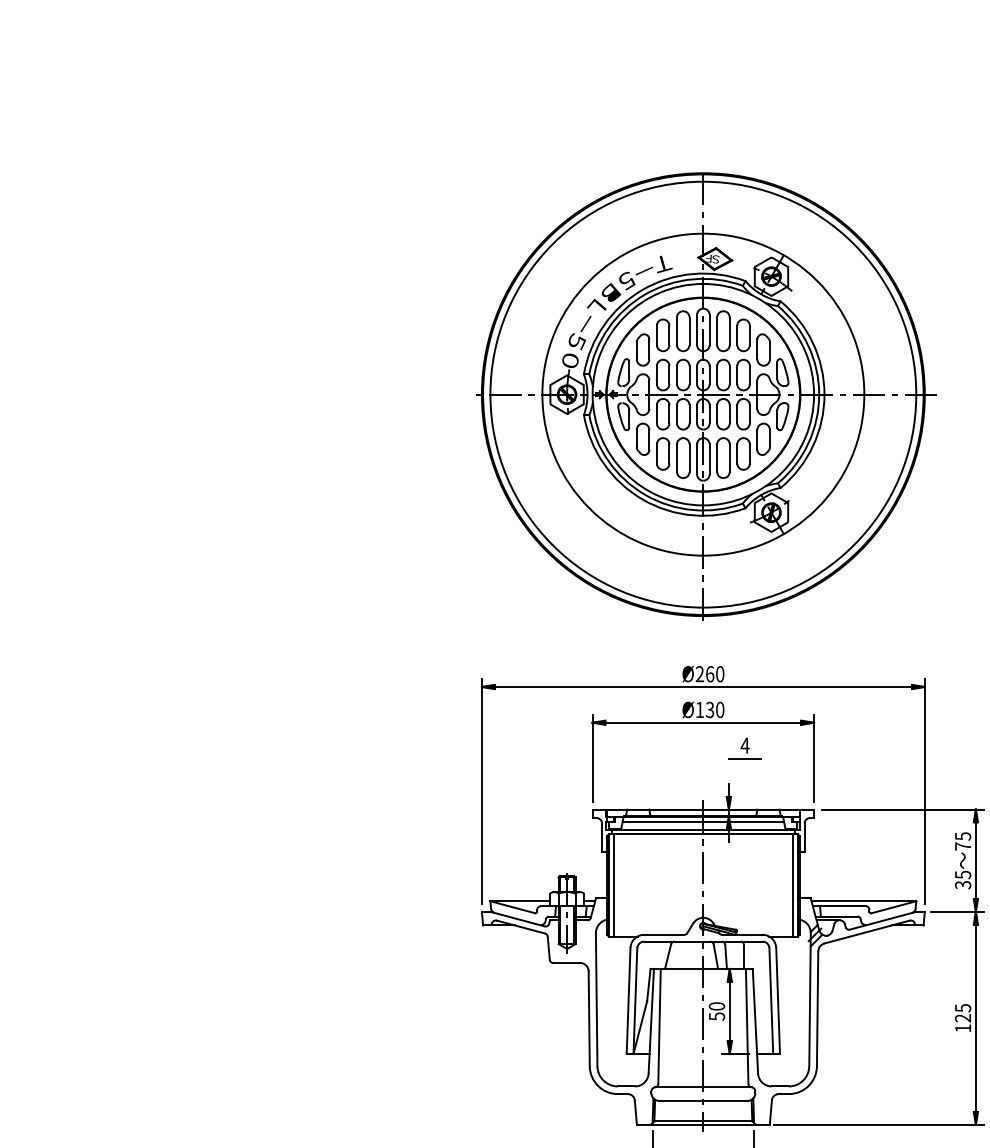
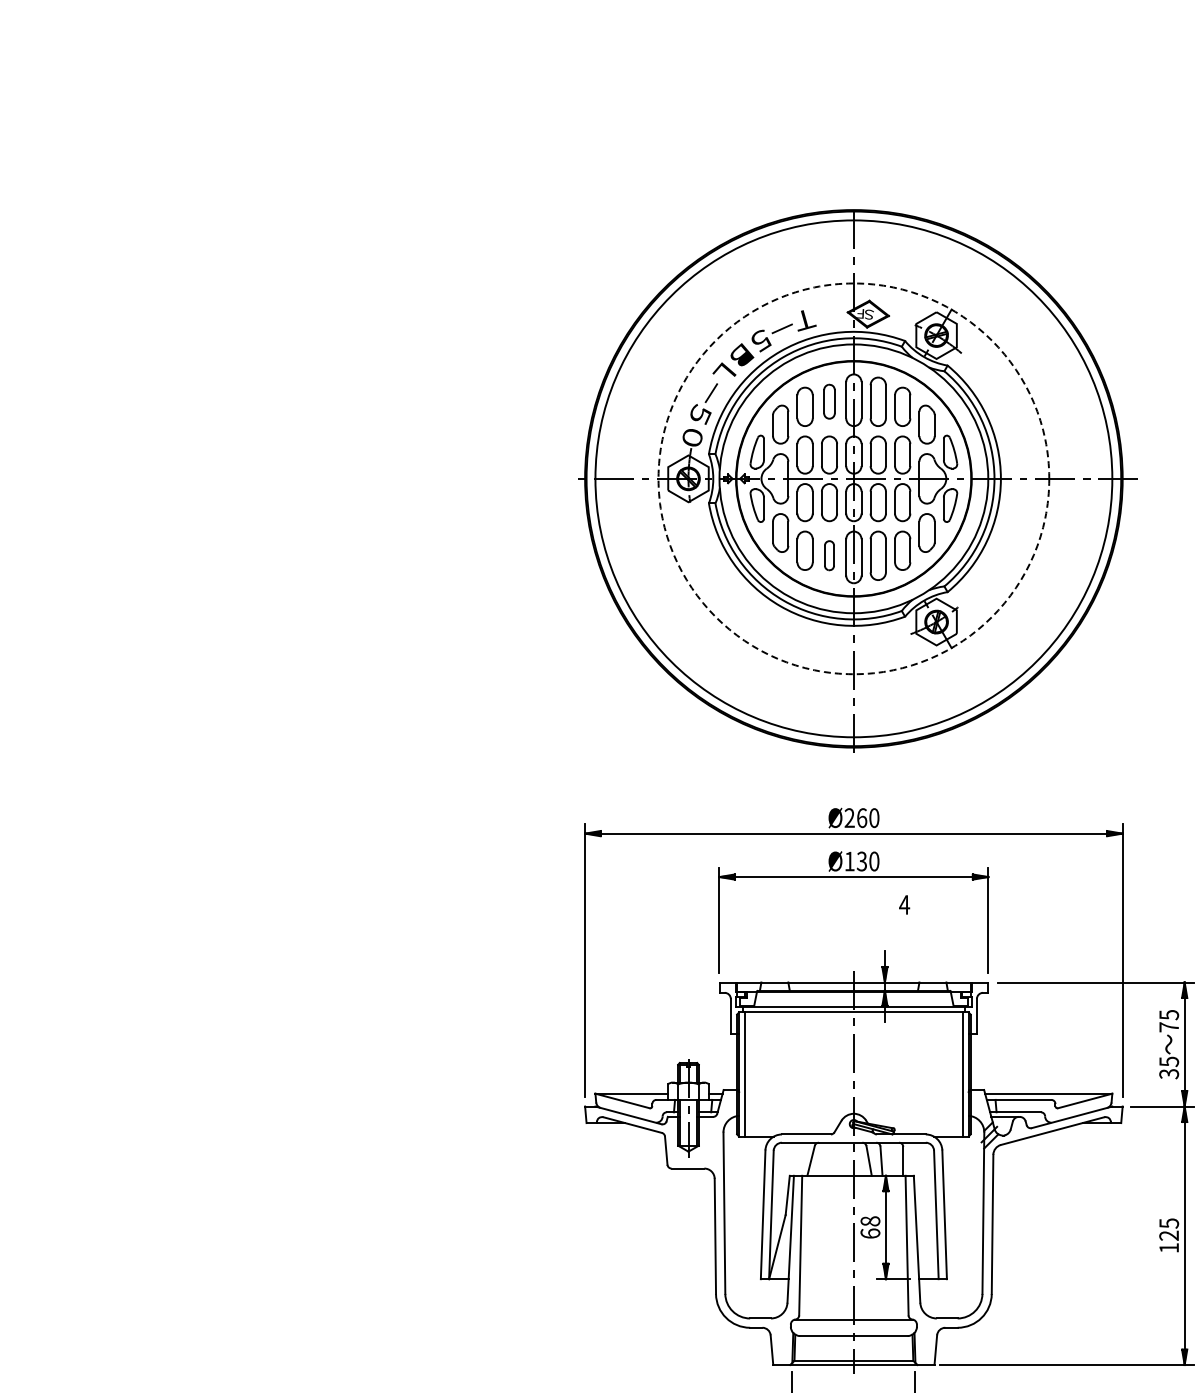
part: (683, 330) -> (829, 401), size x0.7
circle: (703, 394) -> (853, 478), solid -> dashed
part: (683, 457) -> (829, 555), size x0.6
line: (744, 758) -> (903, 920), removed
line: (703, 821) -> (853, 996), removed
text: (717, 1011) -> (870, 1227), 50 -> 68

